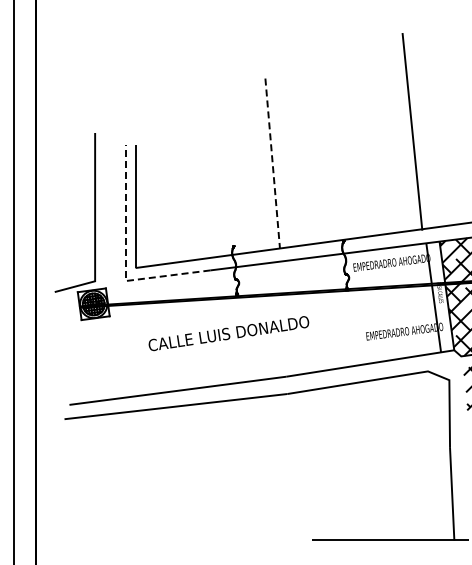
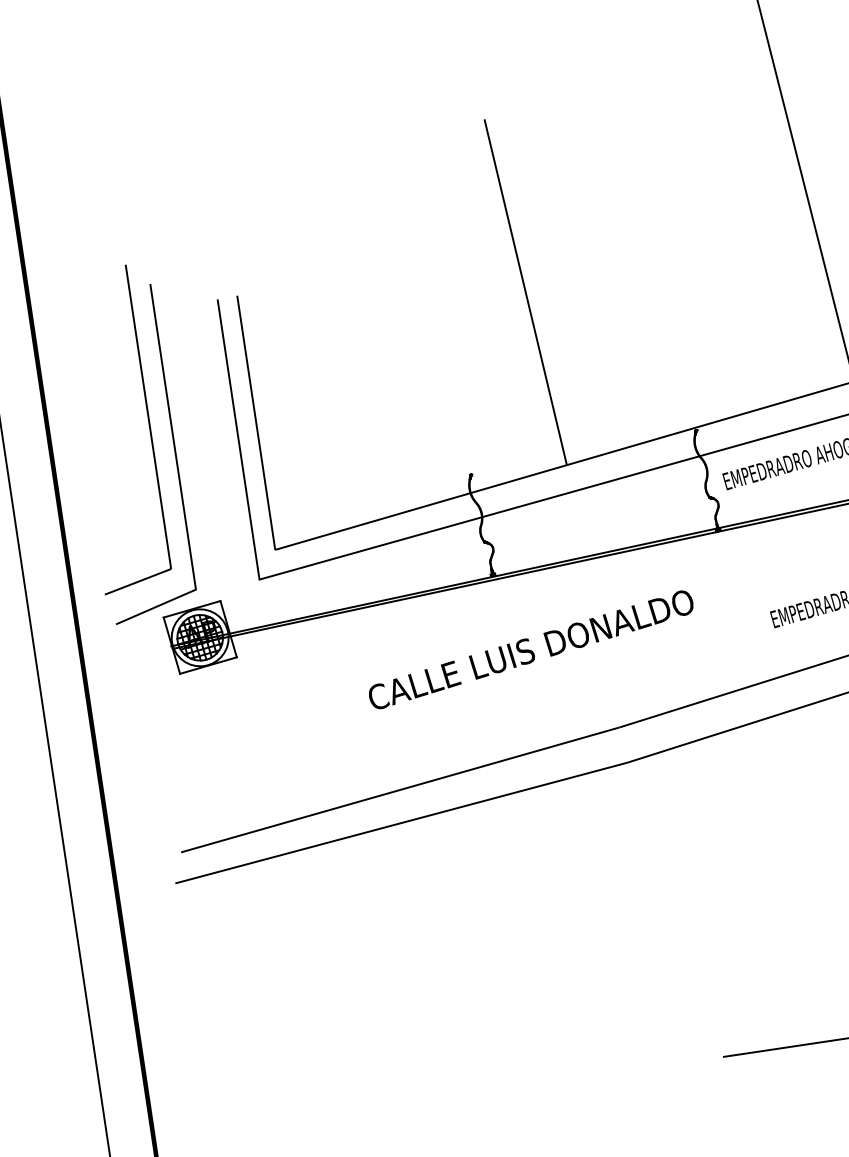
line: (272, 164) -> (525, 294), dashed -> solid
part: (84, 199) -> (148, 424), added
line: (126, 256) -> (252, 528), dashed -> solid
text: (228, 333) -> (530, 649), moved

